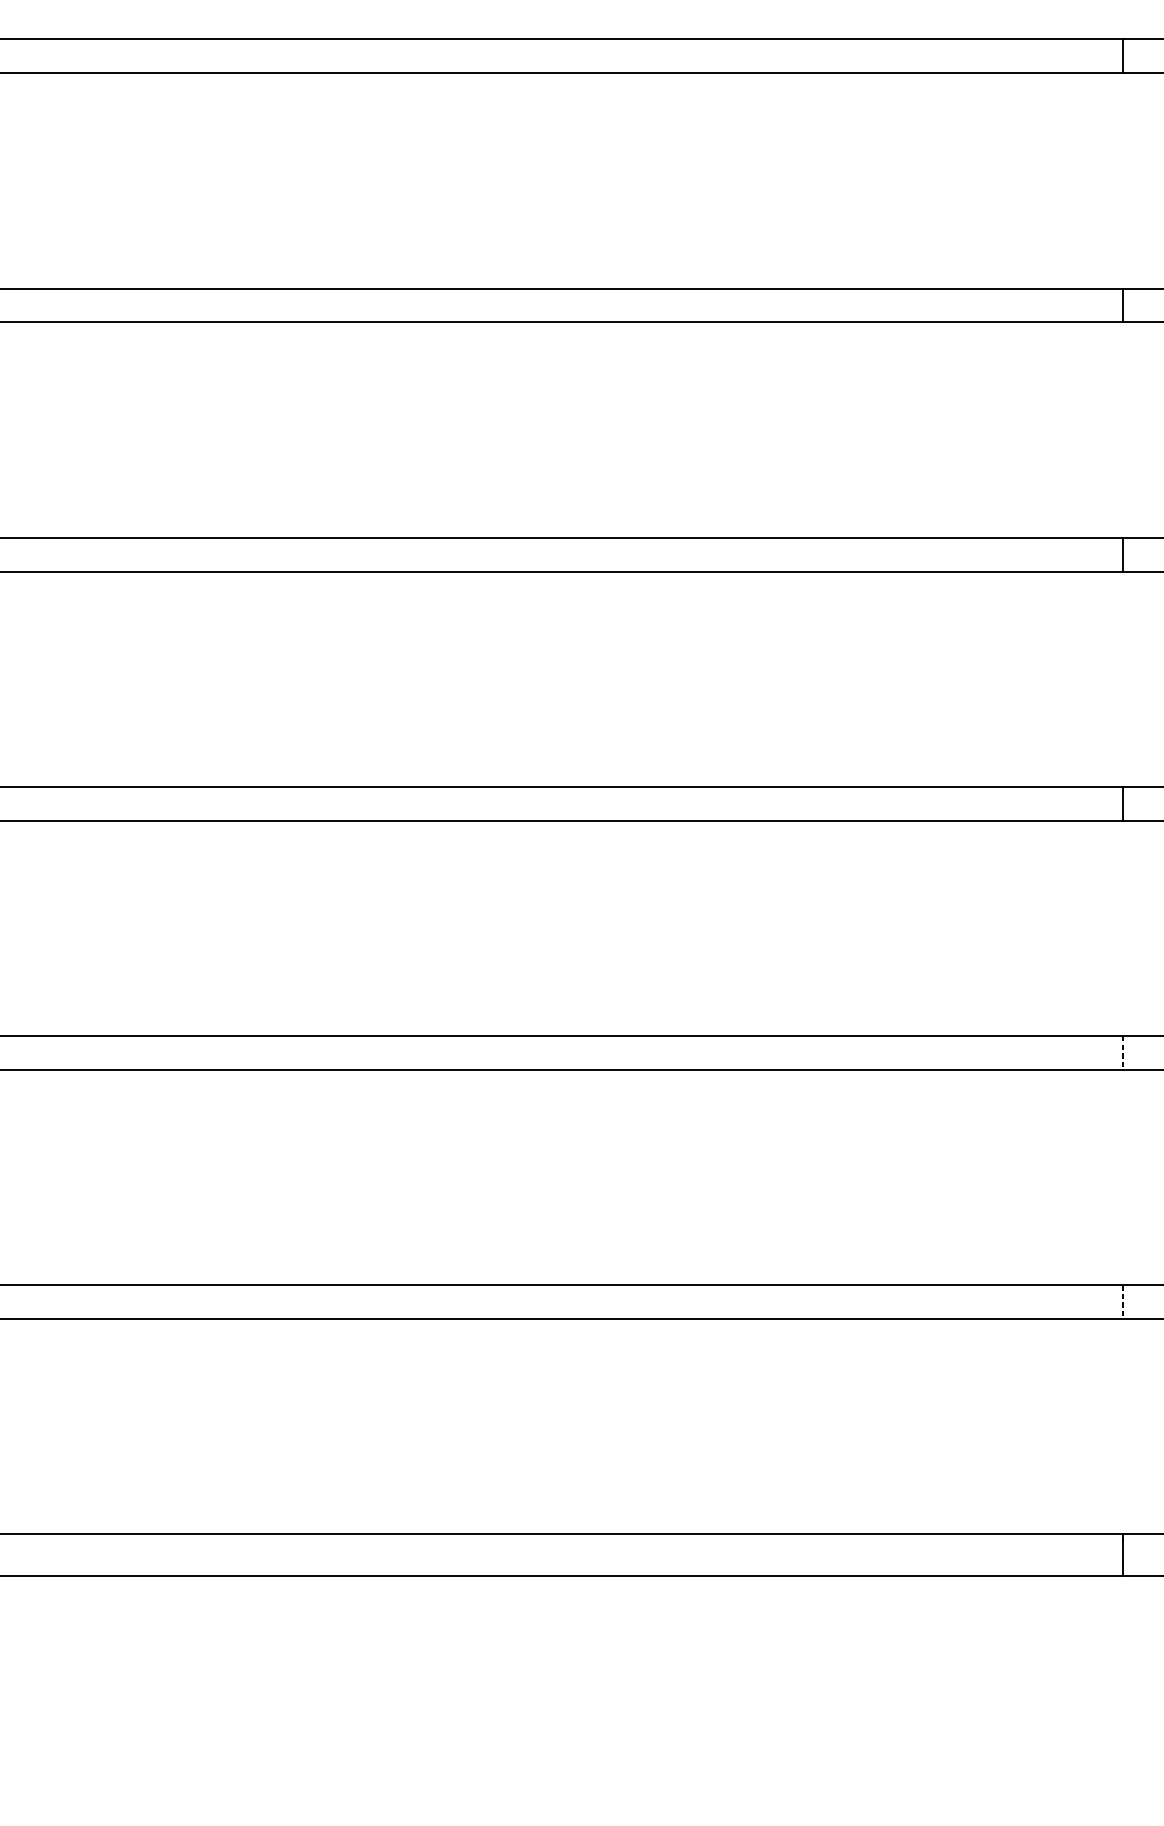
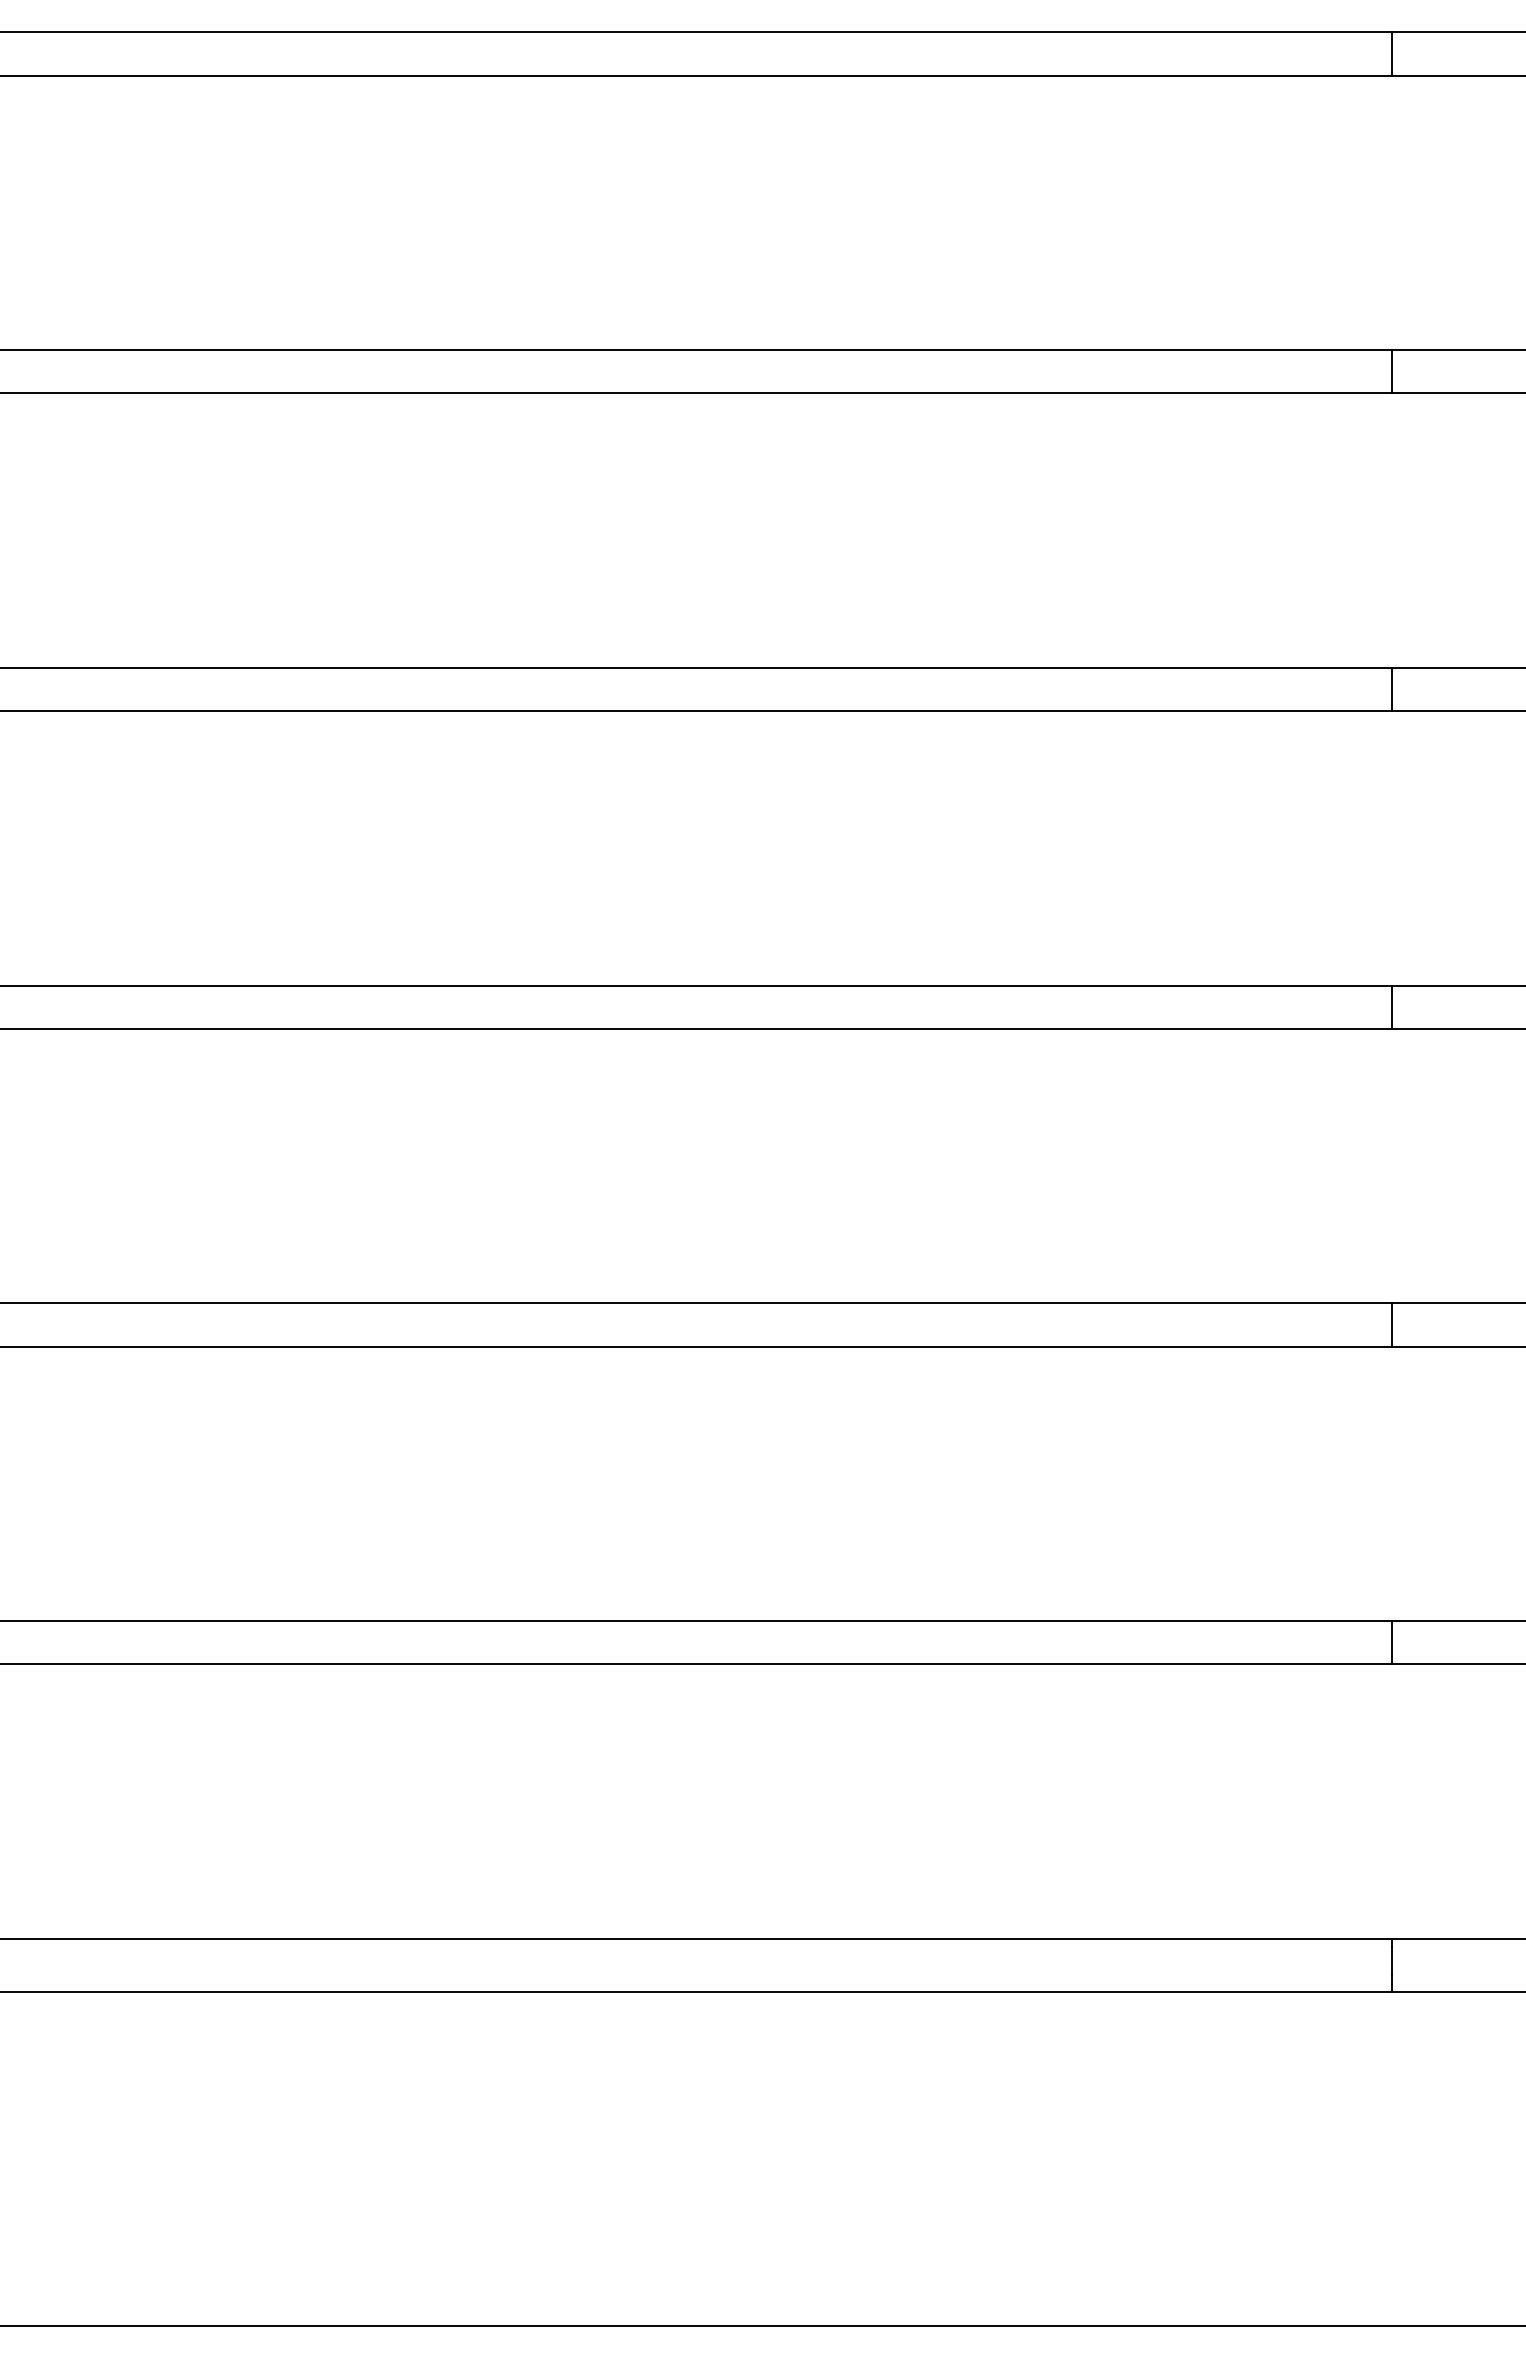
line: (1122, 1053) -> (1392, 1325), dashed -> solid
line: (1122, 1301) -> (1392, 1642), dashed -> solid

